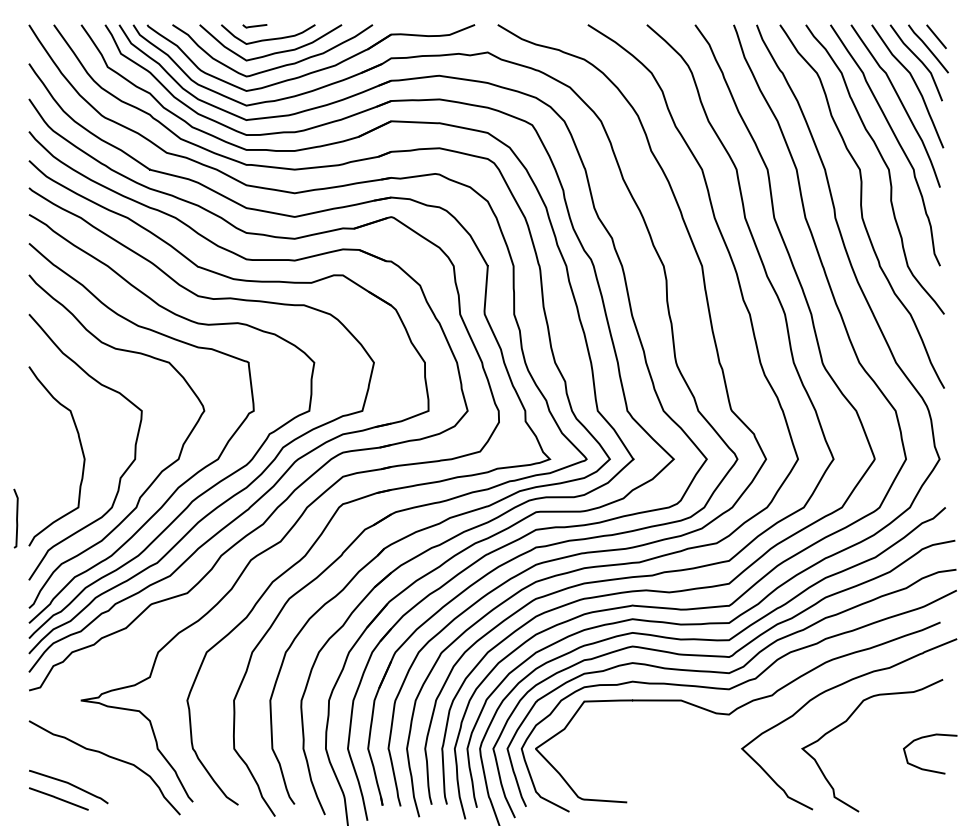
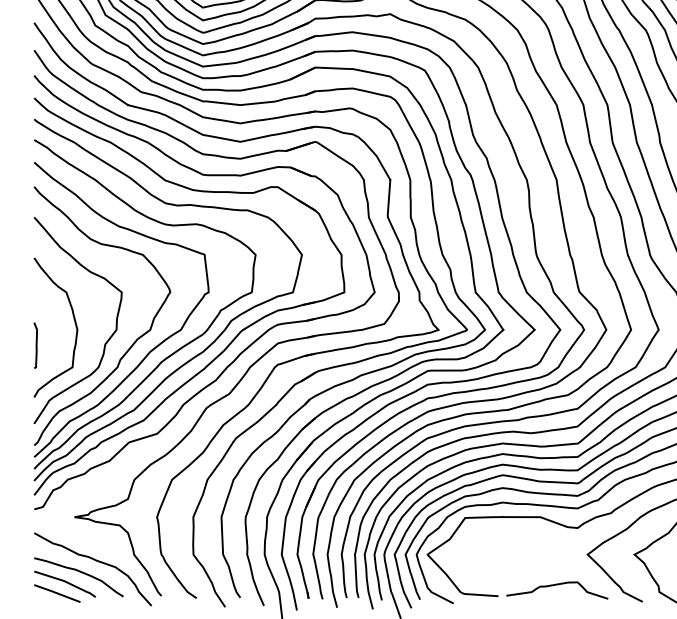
curve: (16, 518) -> (36, 345), moved
curve: (89, 772) -> (81, 573), added
curve: (702, 788) -> (556, 585), added

